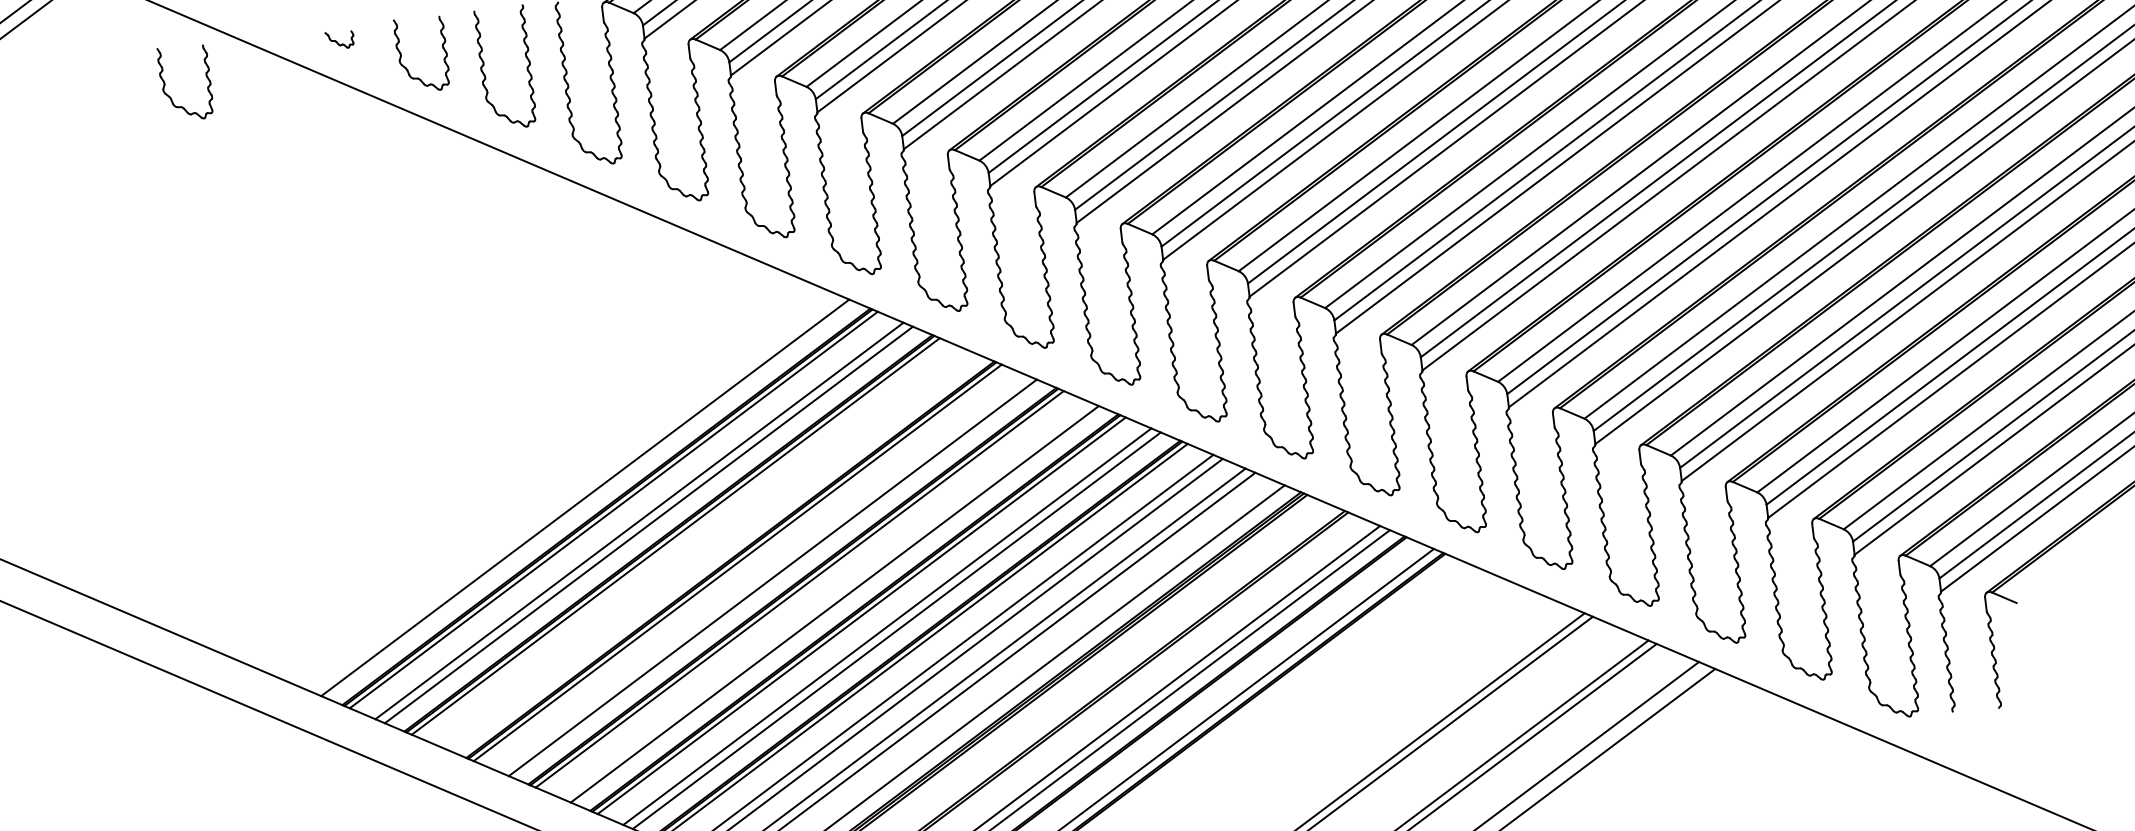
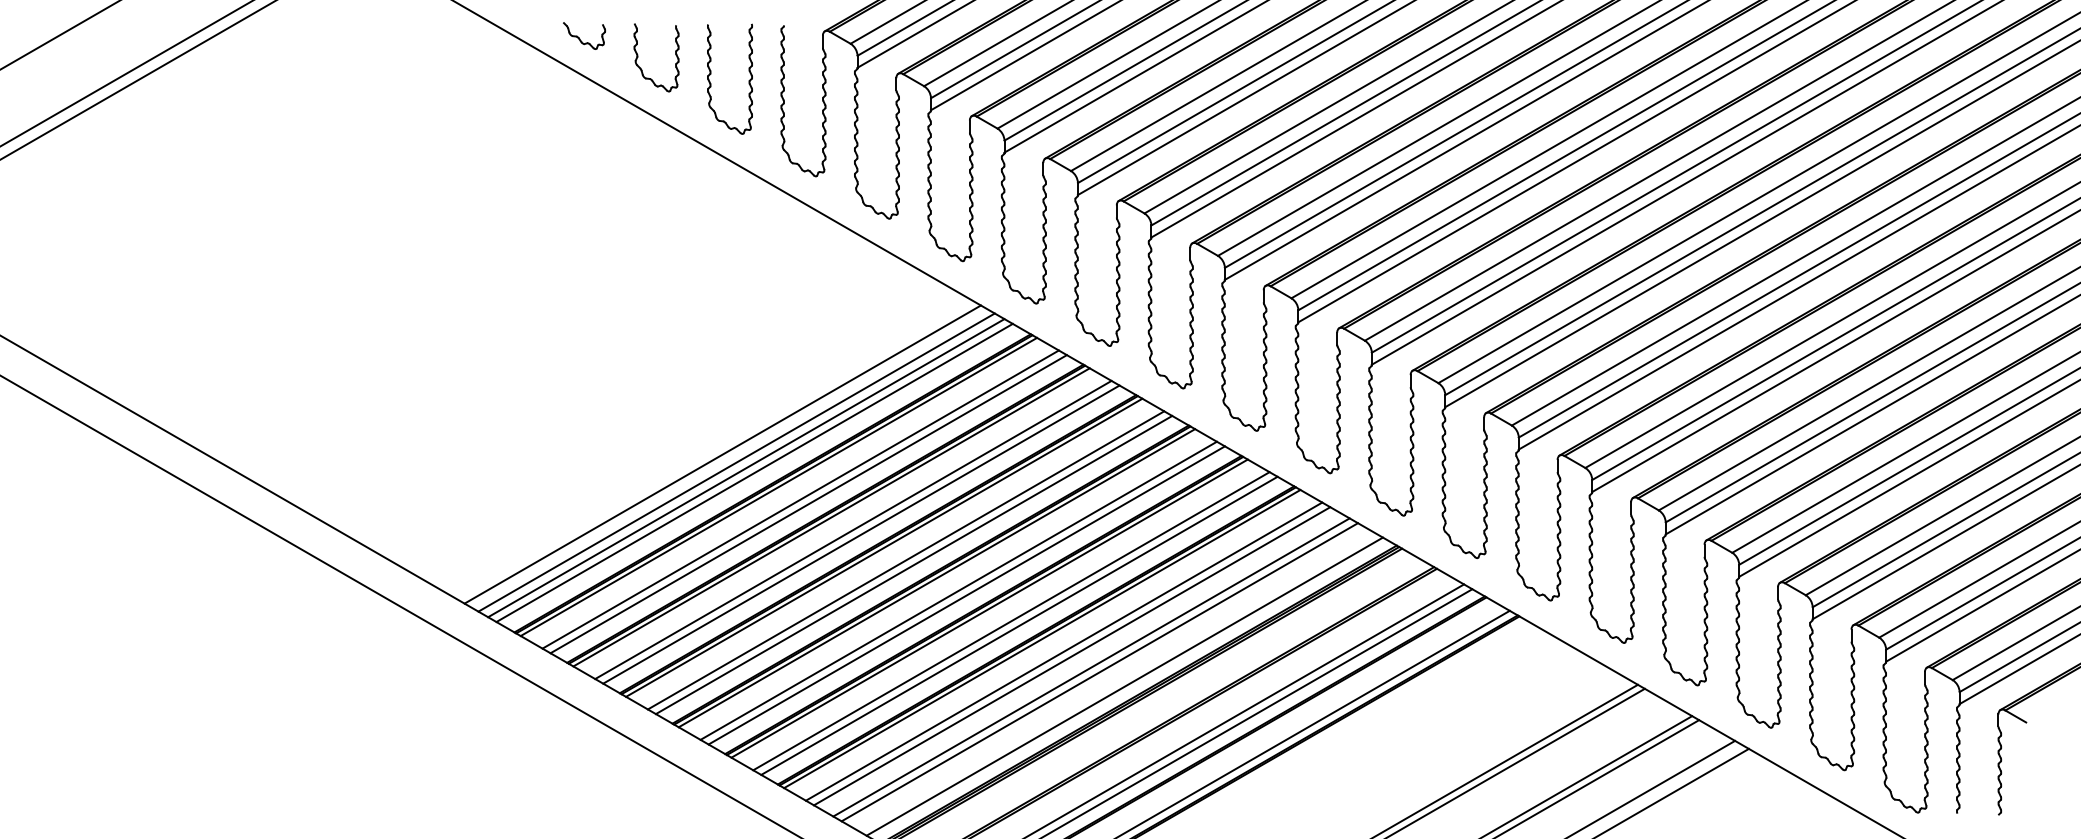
part: (340, 39) -> (584, 35), size x1.67
part: (165, 85) -> (423, 57), removed
line: (547, 481) -> (722, 454), added
line: (563, 488) -> (736, 462), added
line: (575, 494) -> (746, 468), added
line: (701, 546) -> (853, 529), added
line: (710, 551) -> (861, 534), added
line: (762, 574) -> (905, 560), added
line: (825, 599) -> (958, 590), added

